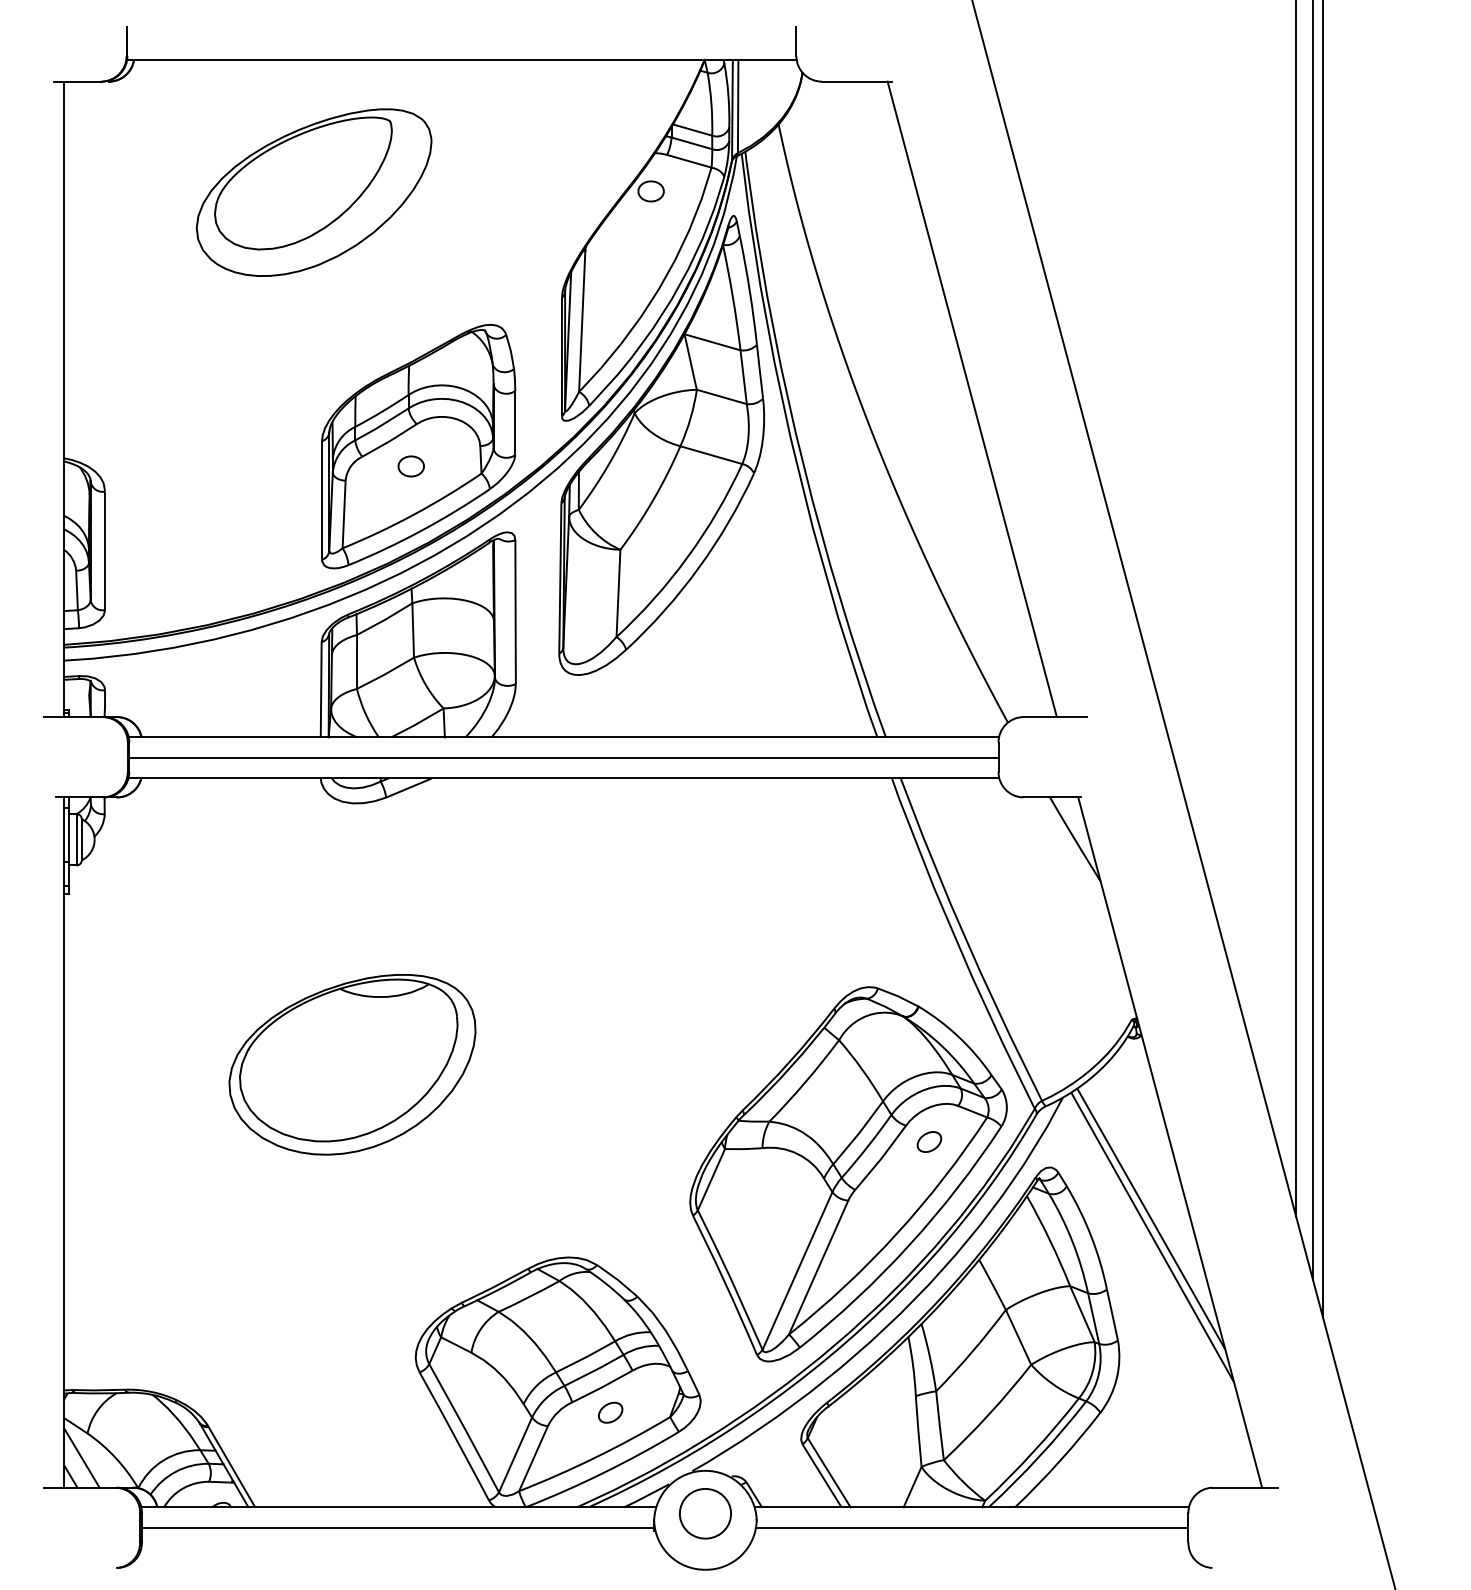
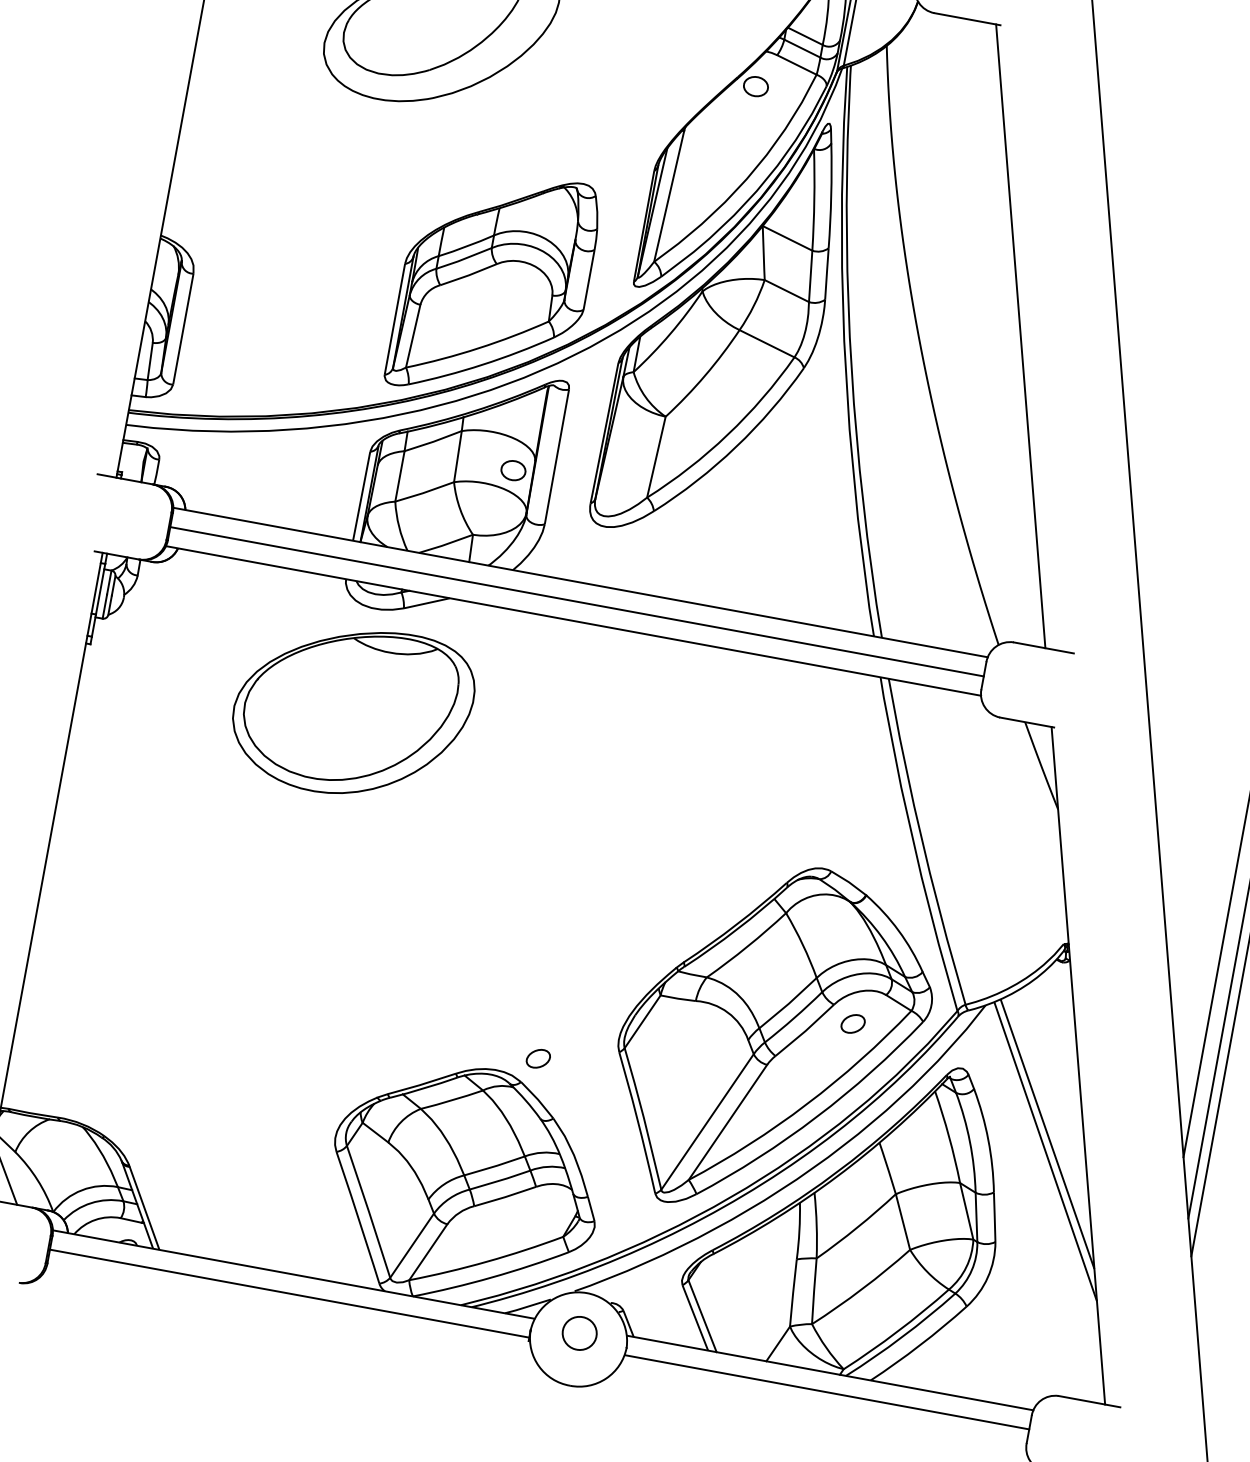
part: (410, 466) -> (512, 470), moved
part: (352, 1064) -> (352, 711), moved
part: (610, 1412) -> (538, 1058), moved
part: (705, 1513) -> (579, 1333), size x0.7

